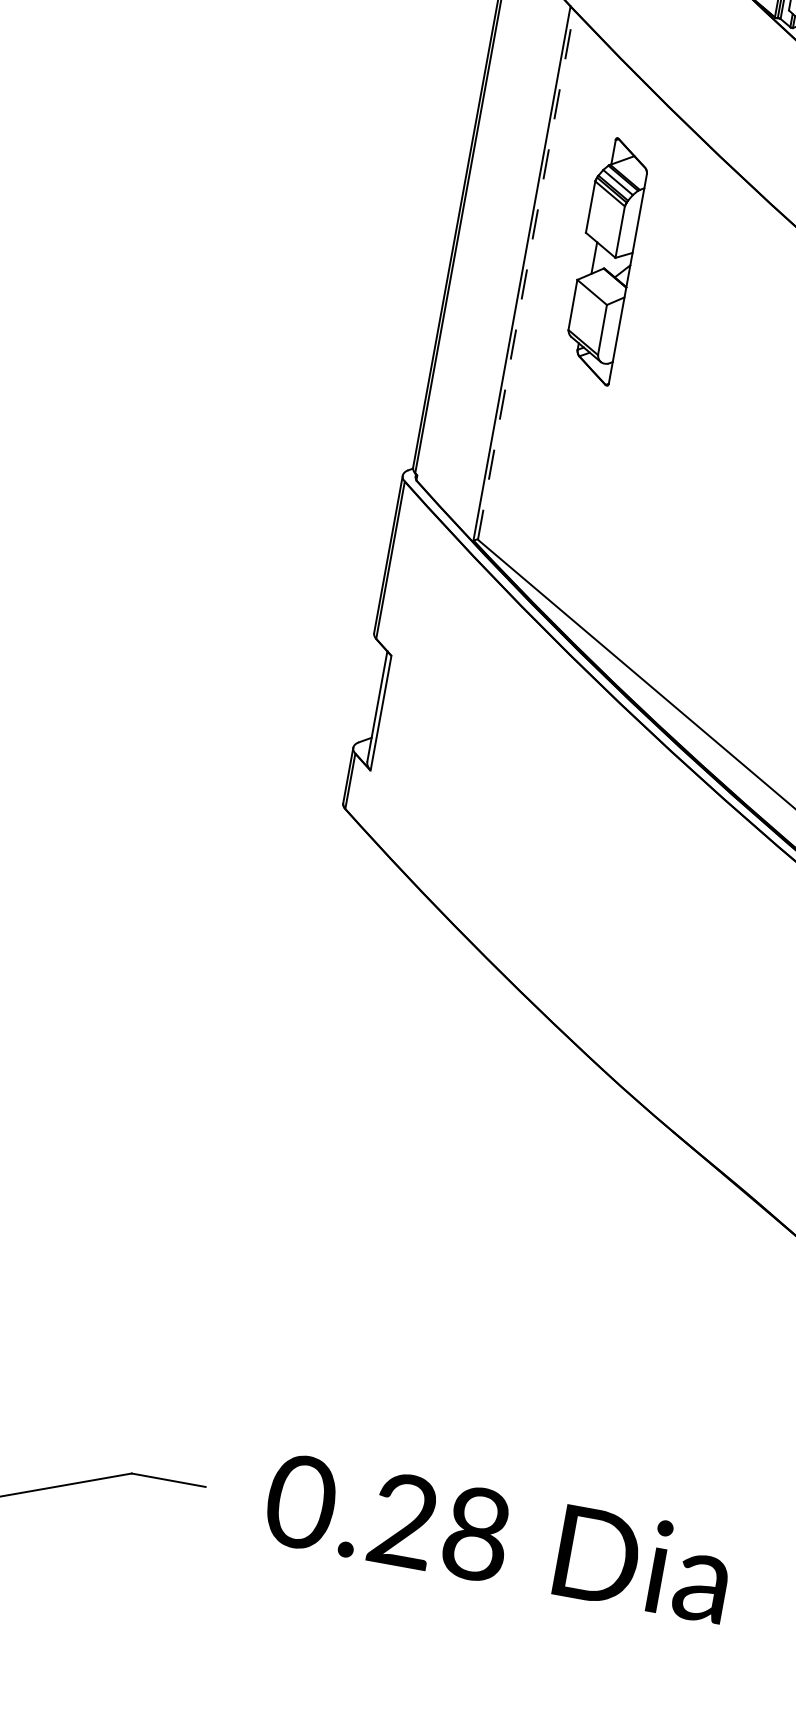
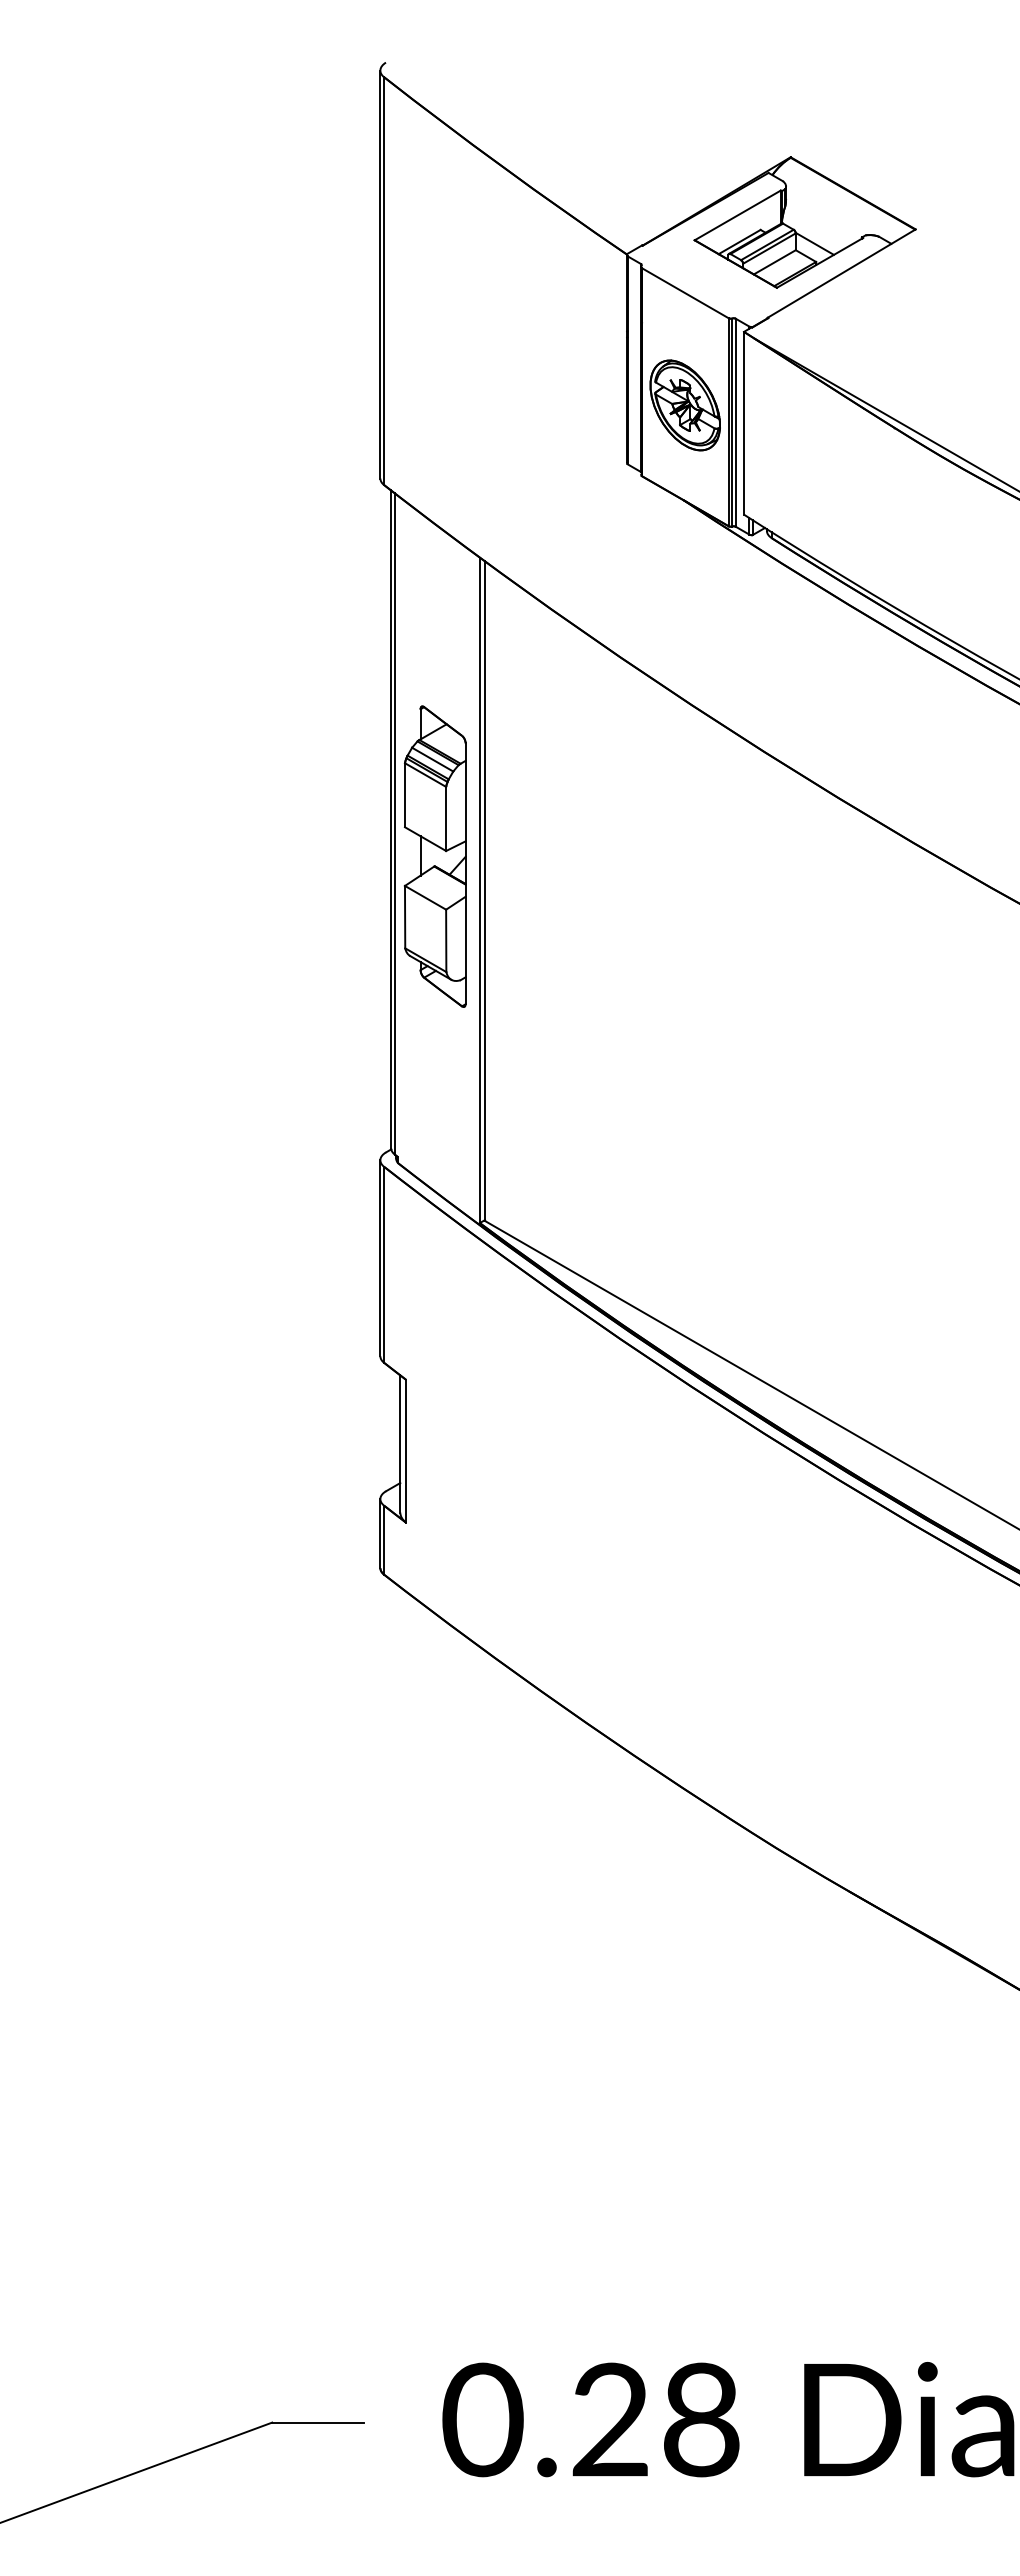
part: (605, 260) -> (434, 856), moved
line: (526, 275) -> (485, 891), dashed -> solid

